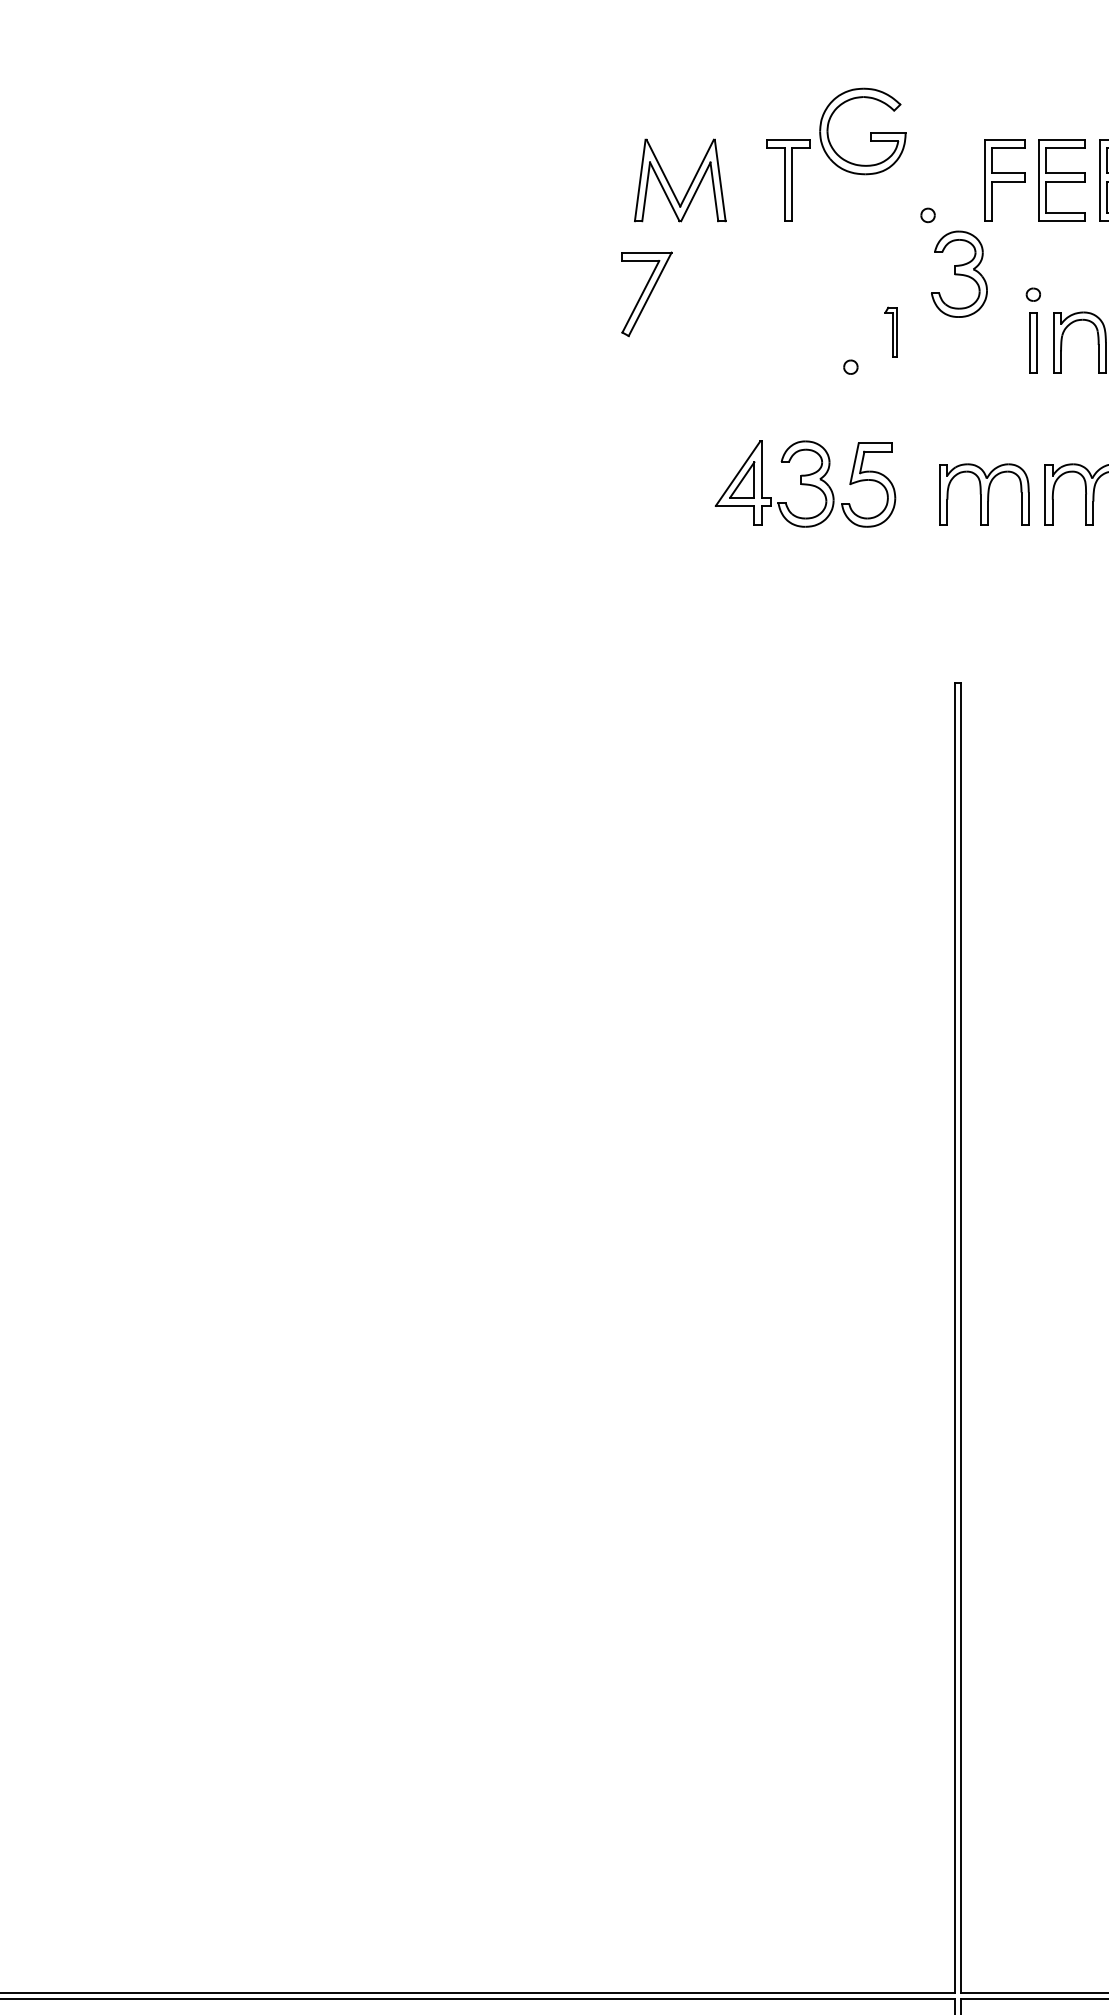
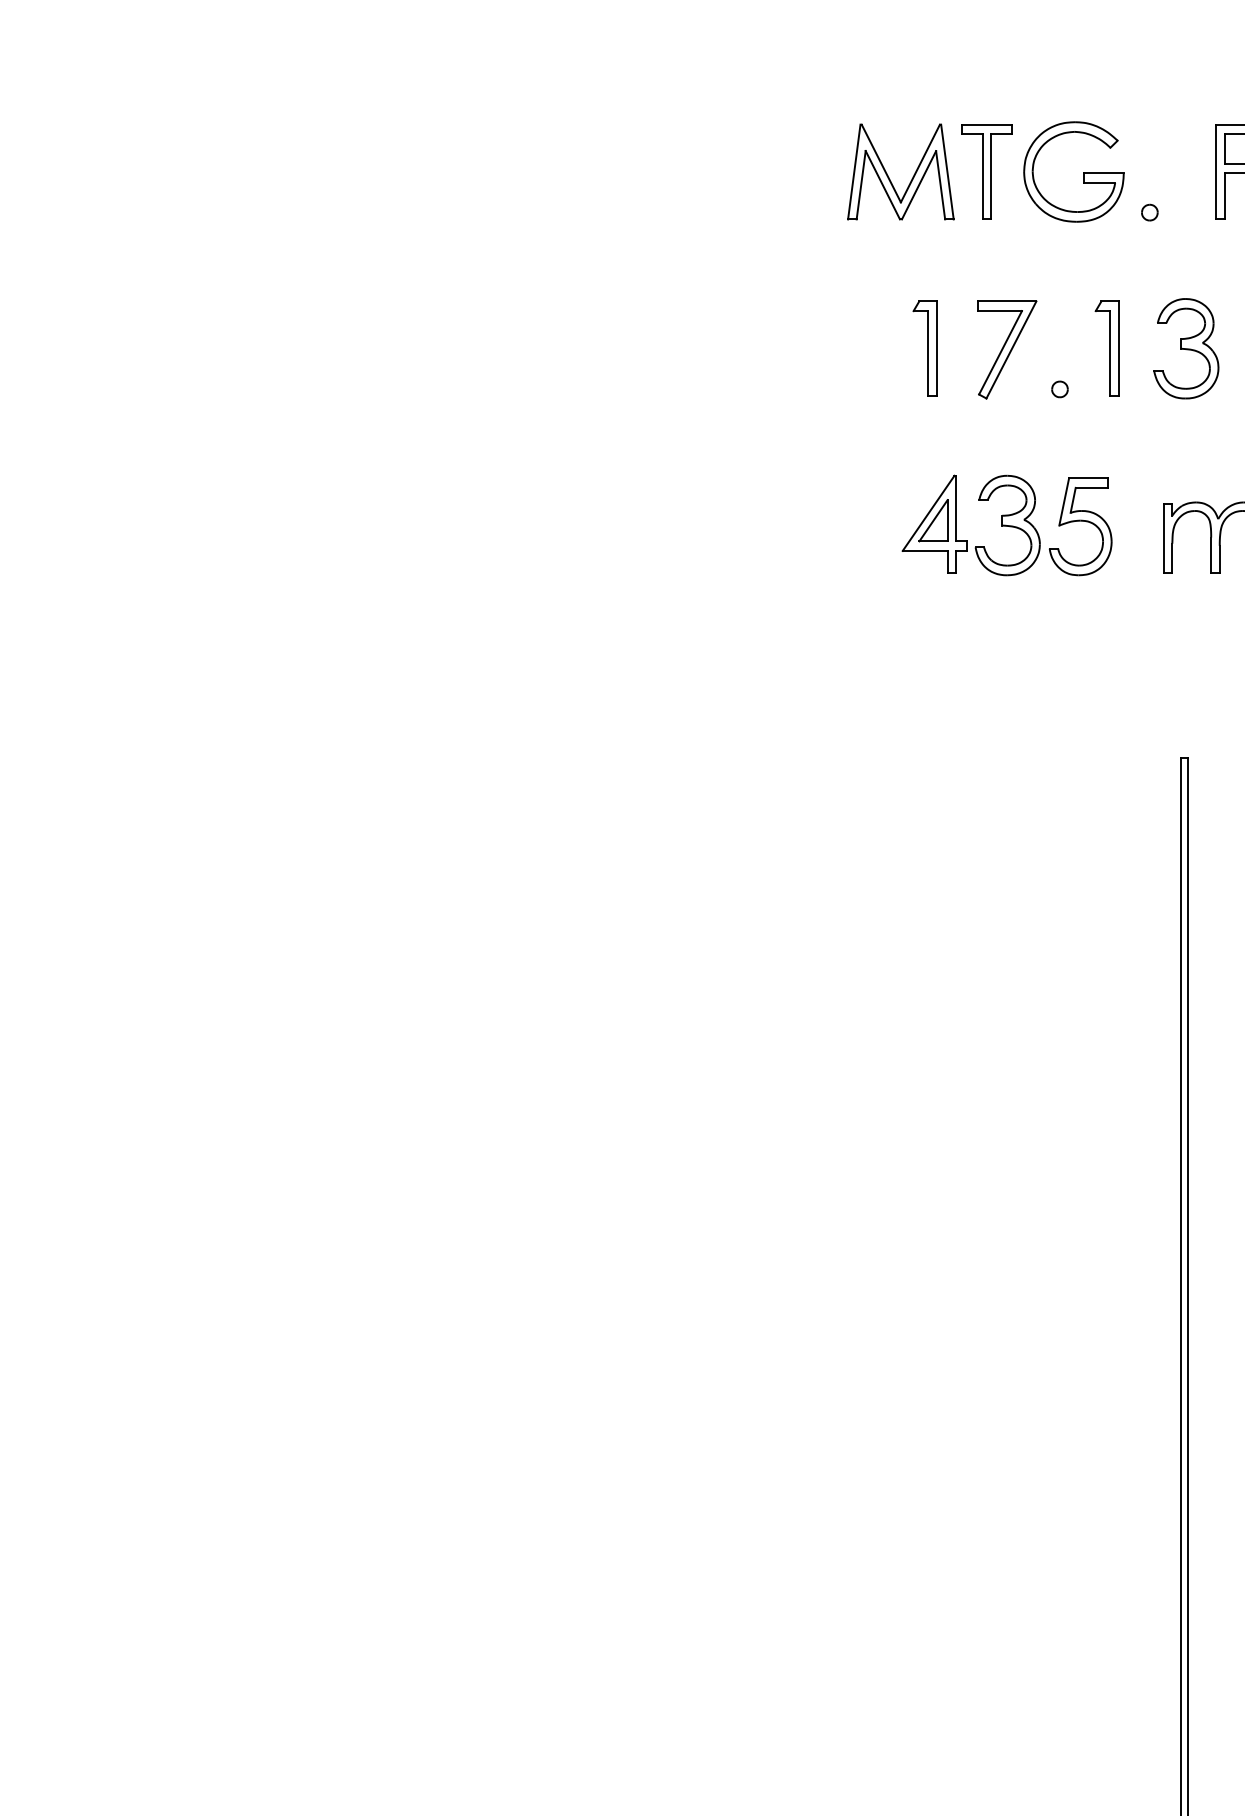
part: (870, 132) -> (1082, 173), moved
part: (689, 185) -> (911, 177), moved
part: (959, 273) -> (1186, 347), moved
part: (646, 294) -> (1007, 350), moved
part: (734, 331) -> (924, 347), added
part: (890, 331) -> (1106, 347), size x1.67

